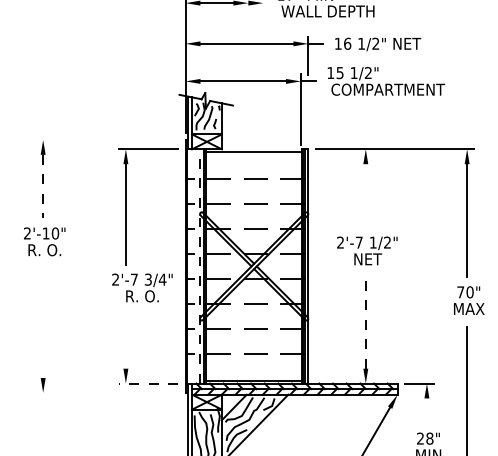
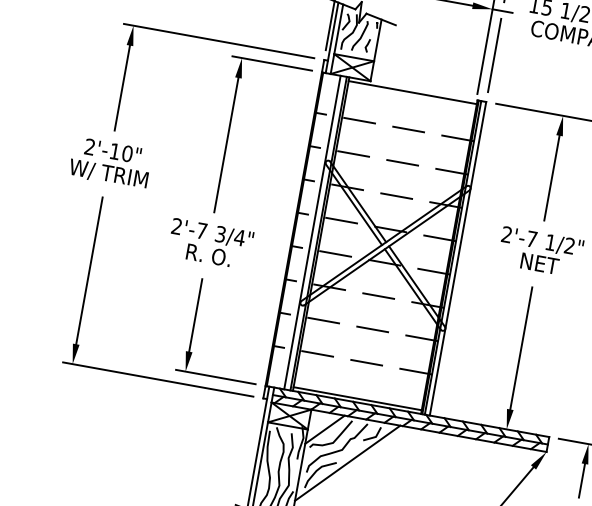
line: (308, 114) -> (494, 55), added
line: (107, 140) -> (219, 41), added
line: (43, 186) -> (122, 88), dashed -> solid
line: (365, 195) -> (551, 177), added
text: (44, 250) -> (108, 173), R. O. -> W/ TRIM
line: (199, 265) -> (312, 231), dashed -> solid
text: (142, 287) -> (210, 243), moved
line: (43, 322) -> (90, 270), added
line: (365, 323) -> (520, 348), dashed -> solid
line: (125, 341) -> (195, 315), added
line: (148, 383) -> (215, 376), dashed -> solid
line: (107, 392) -> (158, 379), added
line: (426, 410) -> (581, 480), added

